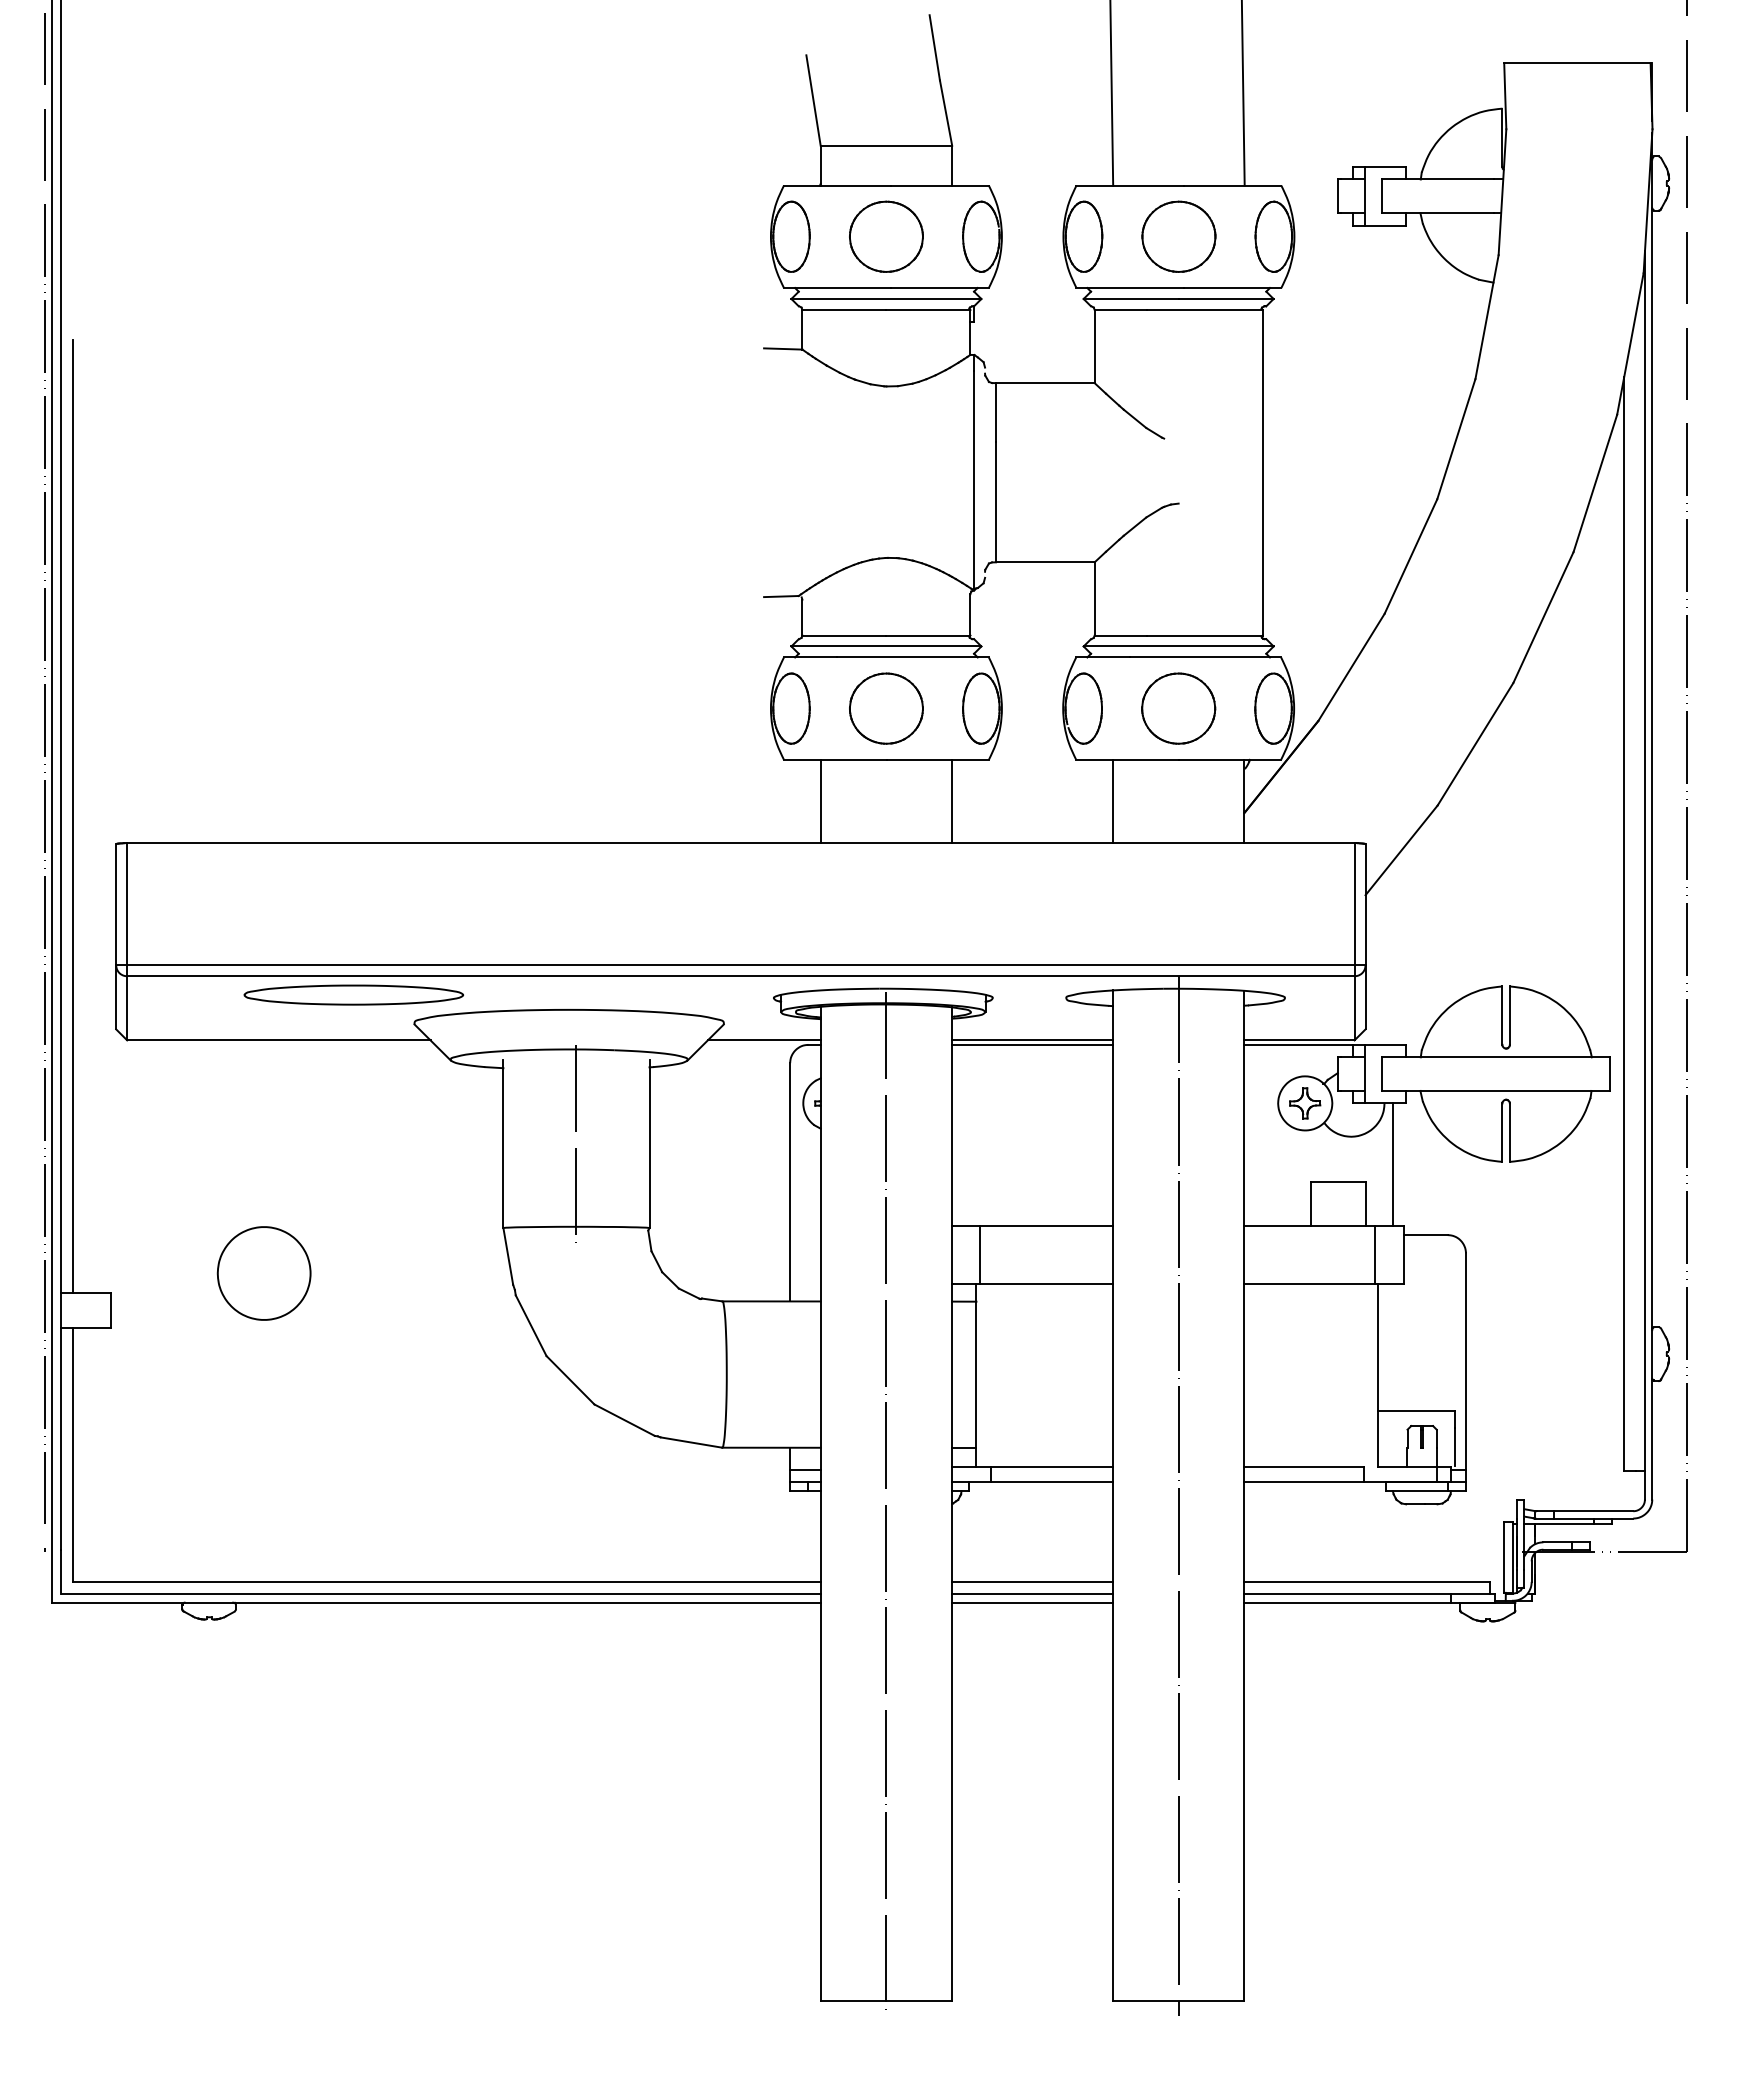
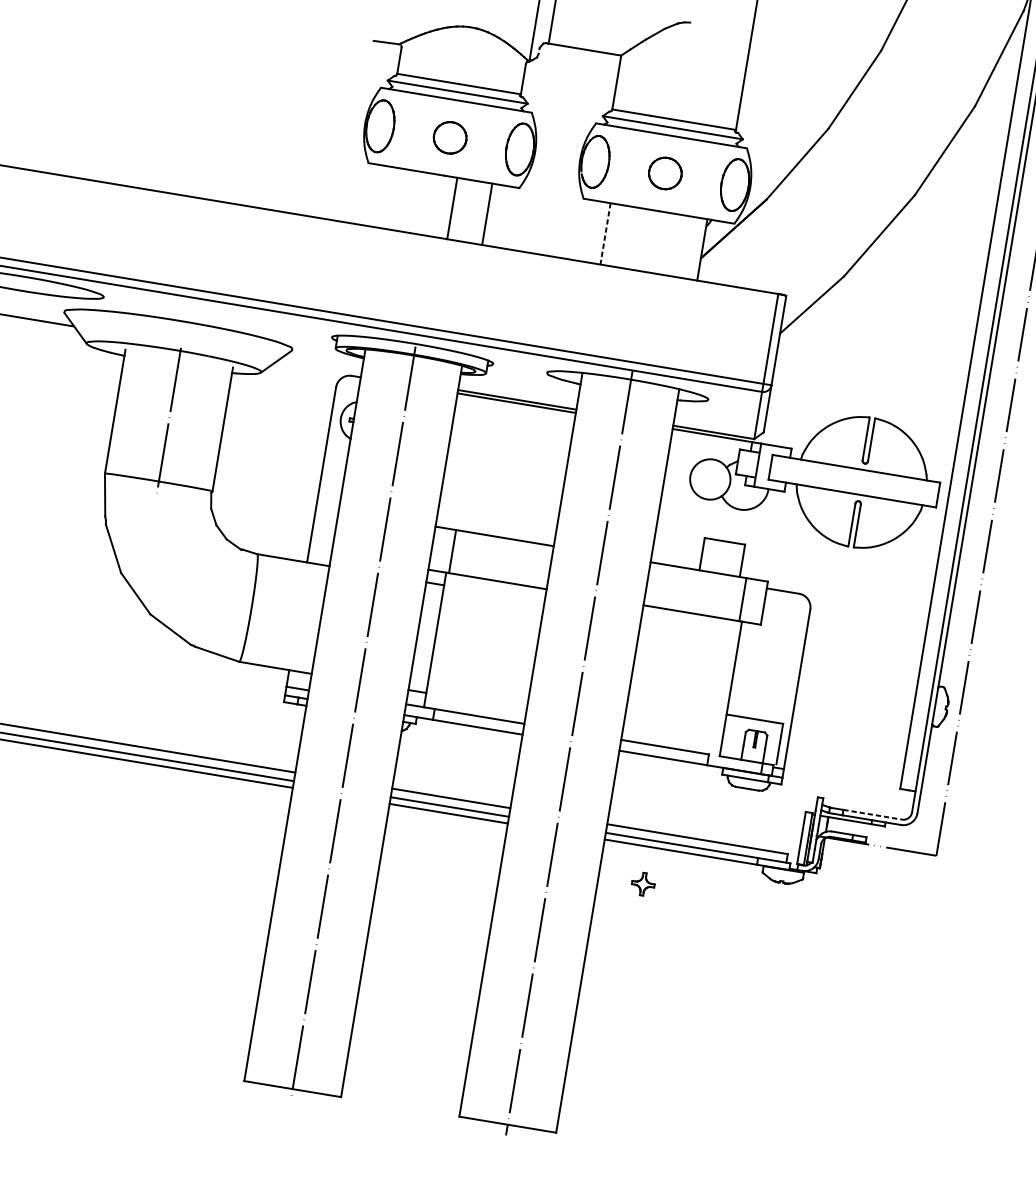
part: (886, 708) -> (450, 137), size x0.6
part: (1178, 708) -> (665, 173), size x0.6
line: (820, 801) -> (452, 208), moved
line: (1112, 801) -> (605, 233), solid -> dashed
line: (763, 1040) -> (319, 367), removed
part: (1305, 1103) -> (643, 884), moved
line: (1392, 1164) -> (767, 535), removed
line: (1593, 1511) -> (872, 814), solid -> dashed

